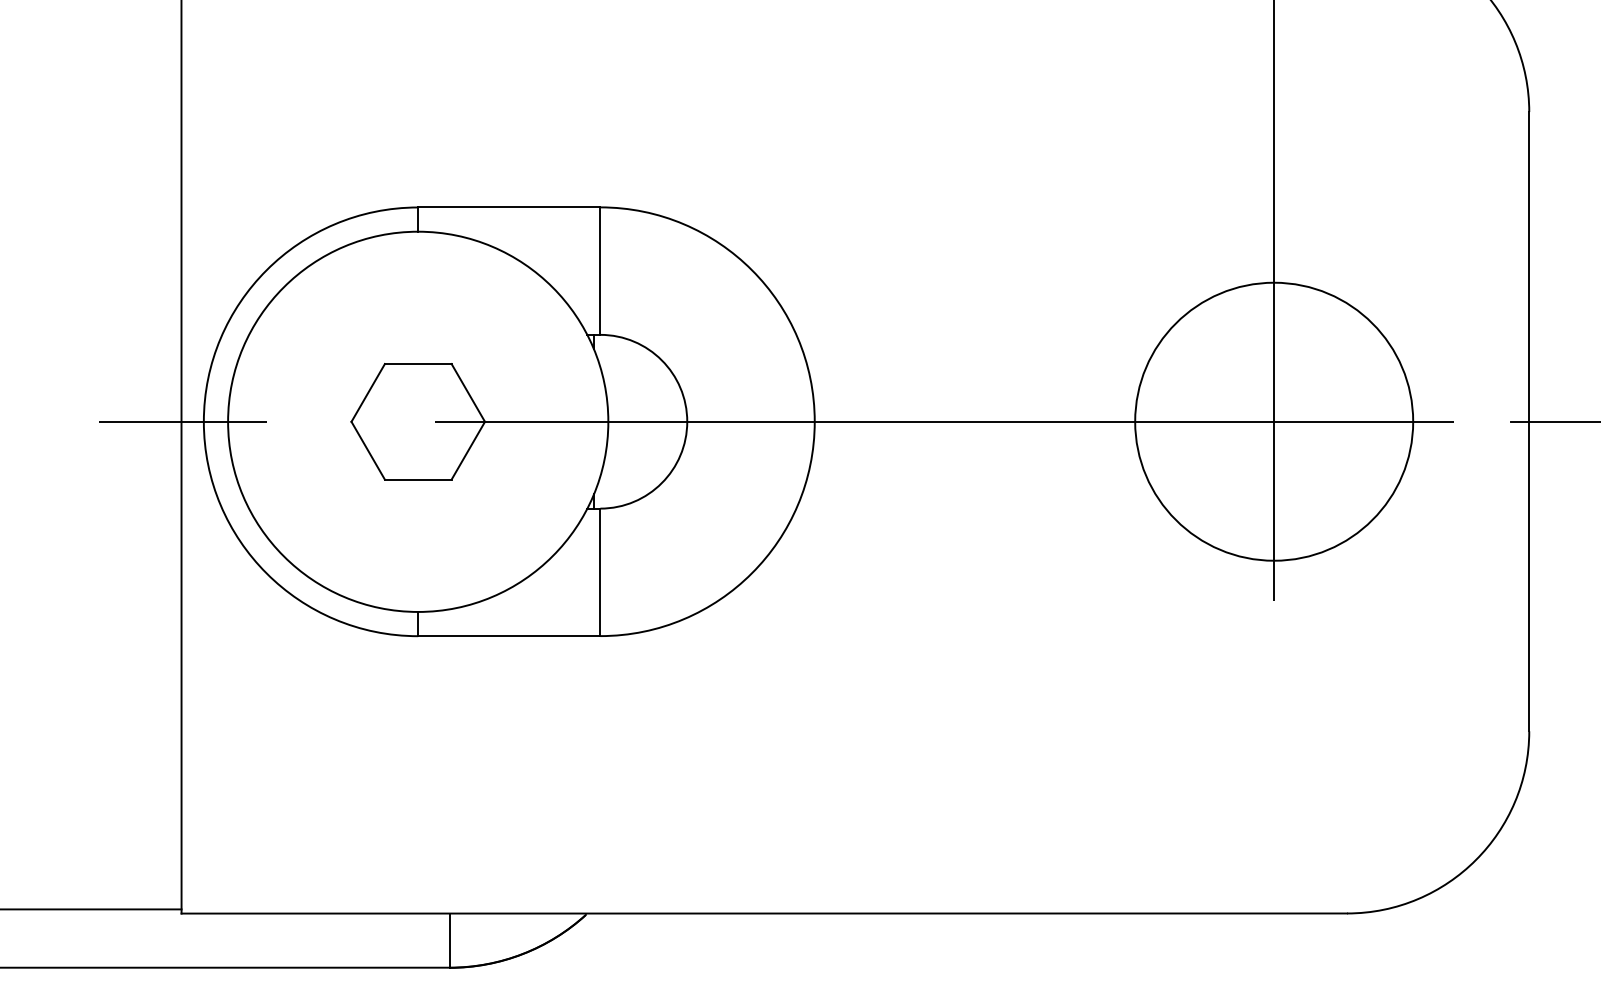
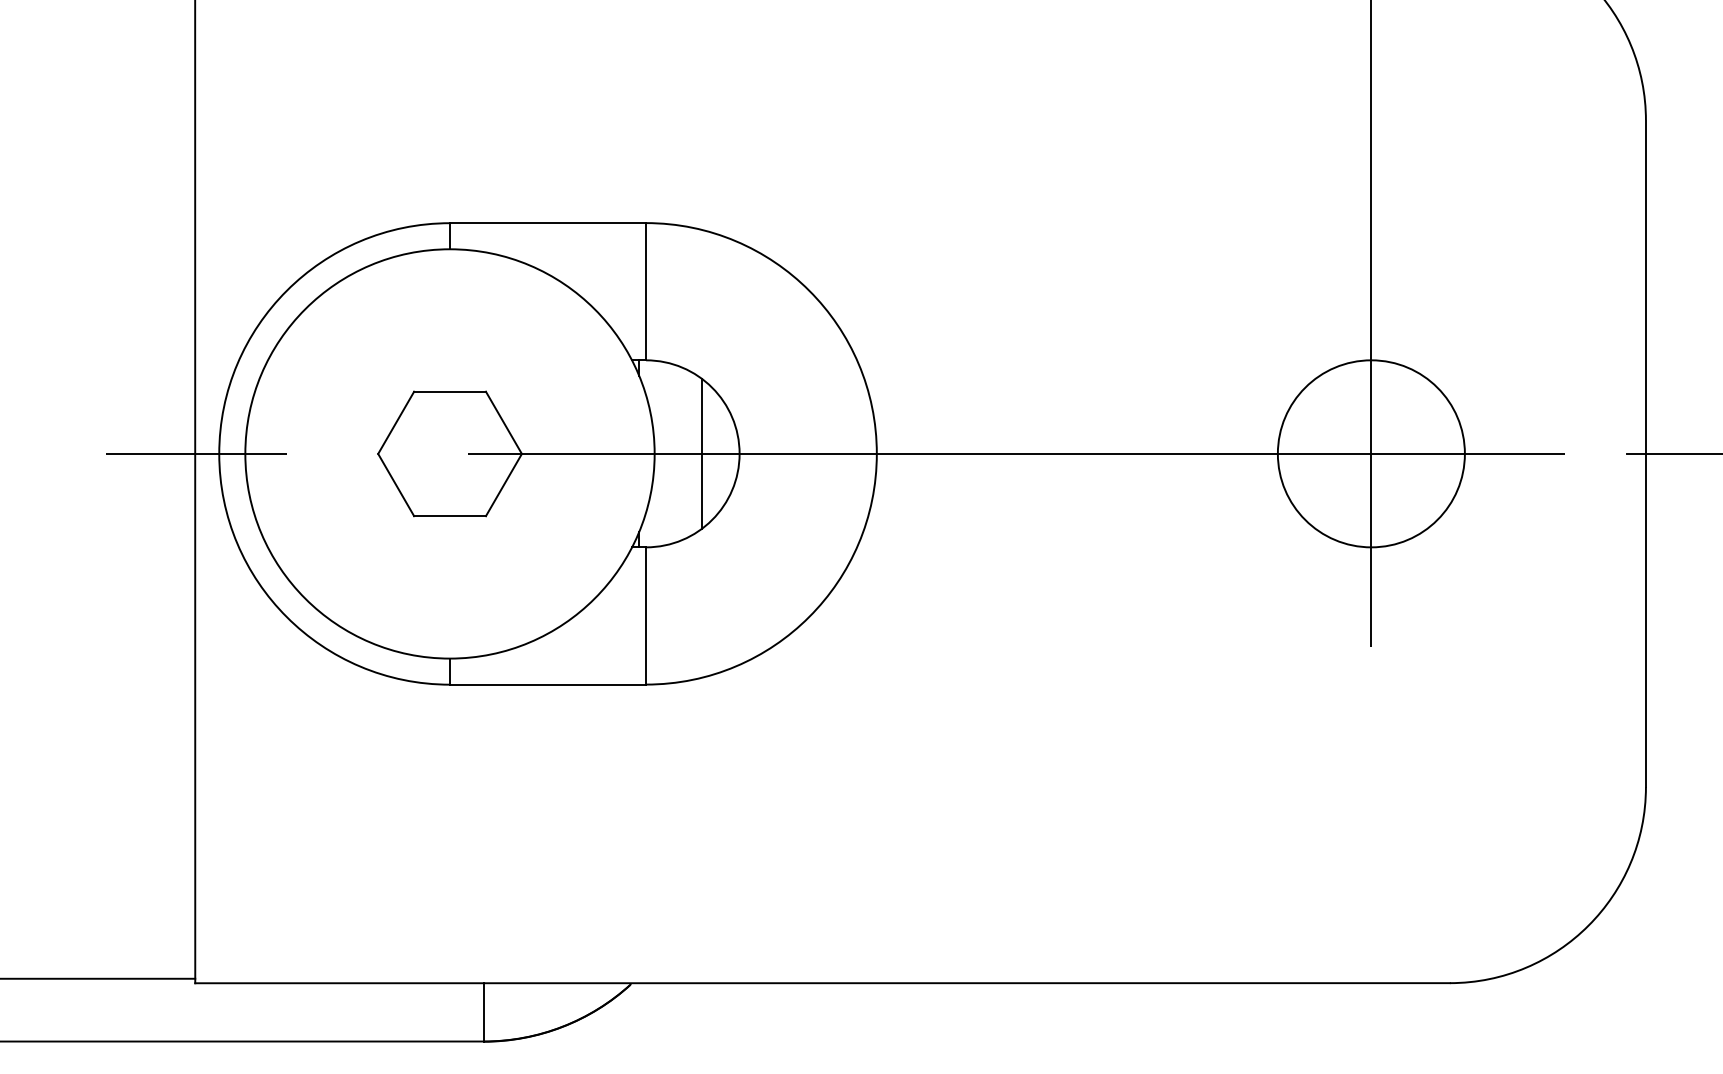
line: (651, 421) -> (701, 453), added
circle: (1273, 421) -> (1370, 453), size x0.62

